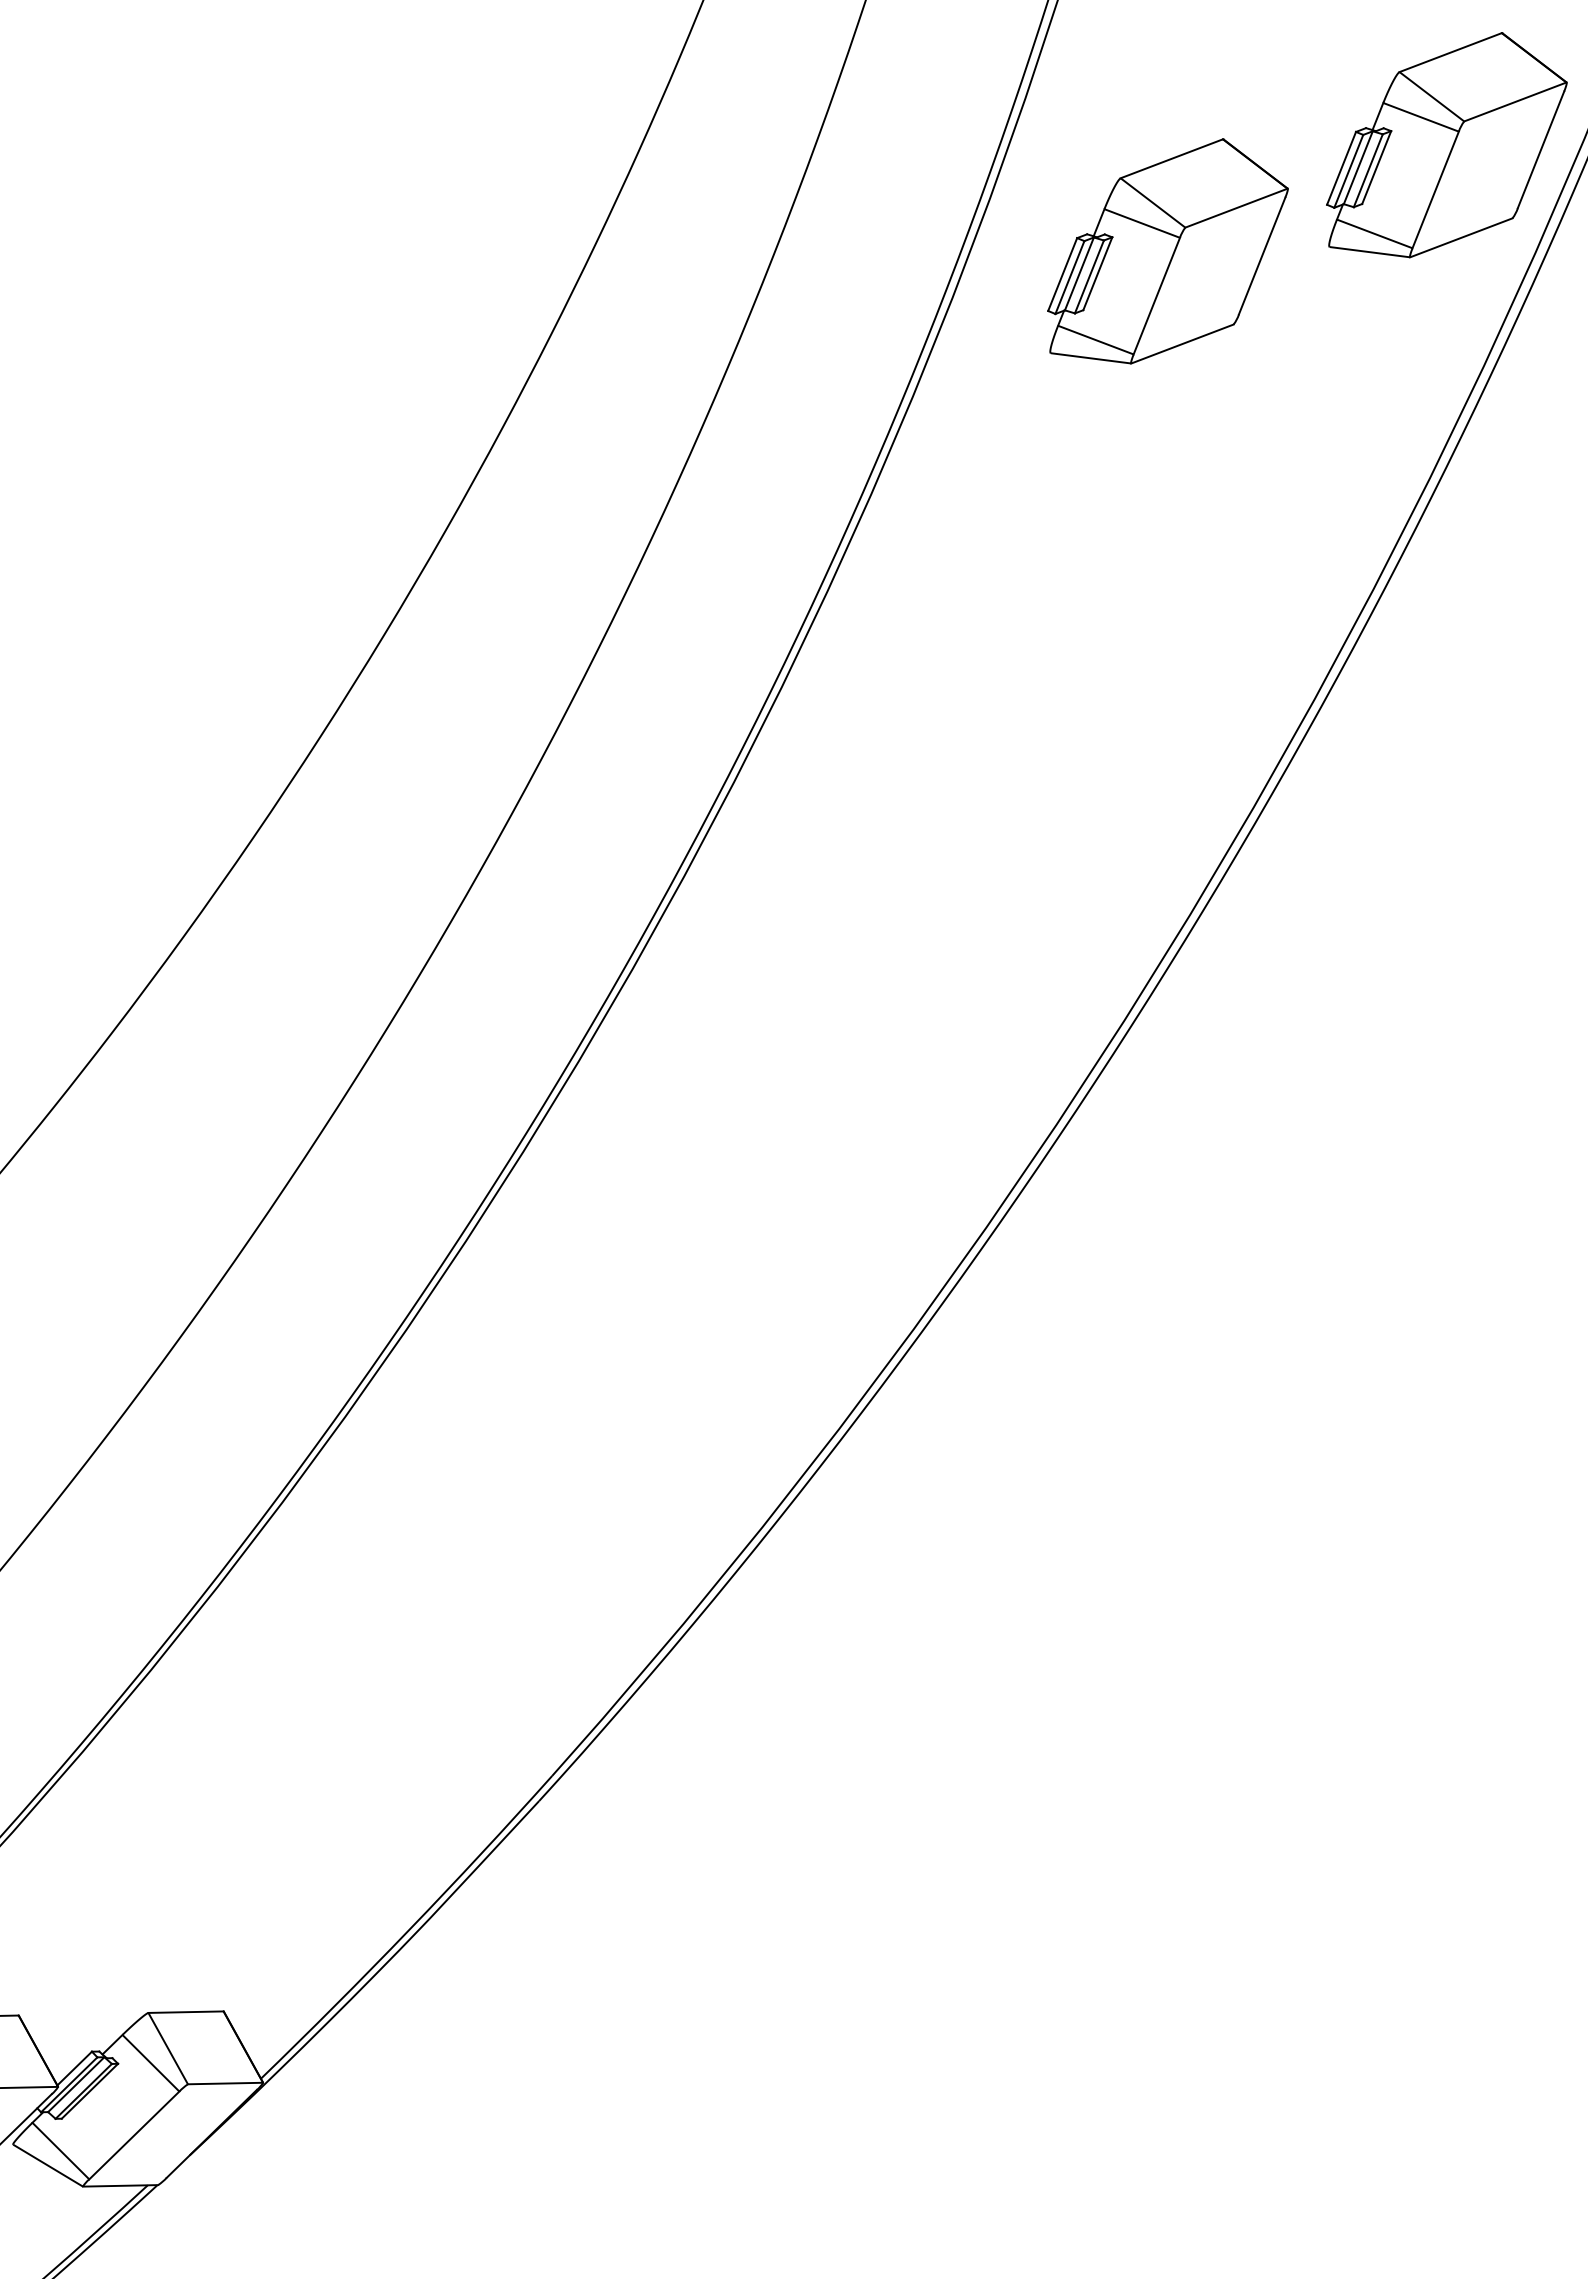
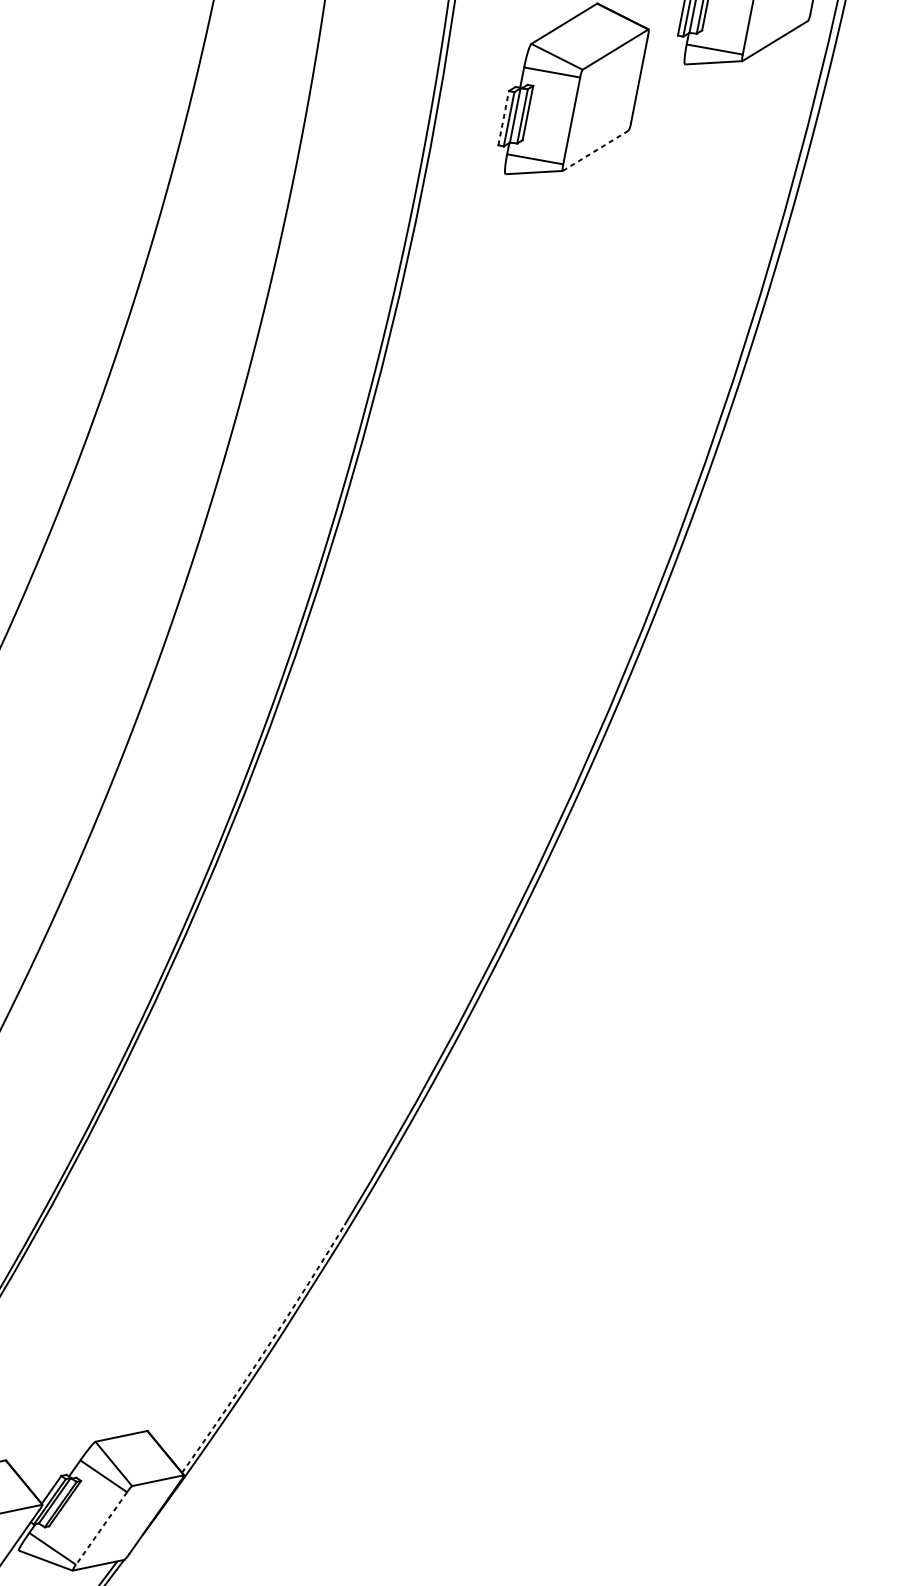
line: (1062, 274) -> (503, 118), solid -> dashed
line: (1182, 344) -> (595, 151), solid -> dashed
arc: (409, 1929) -> (265, 1350), solid -> dashed
line: (134, 2135) -> (101, 1528), solid -> dashed

